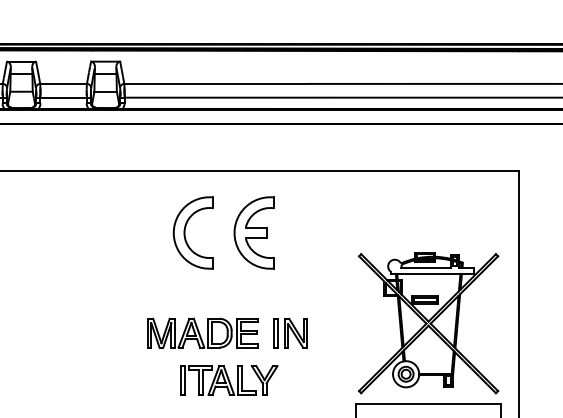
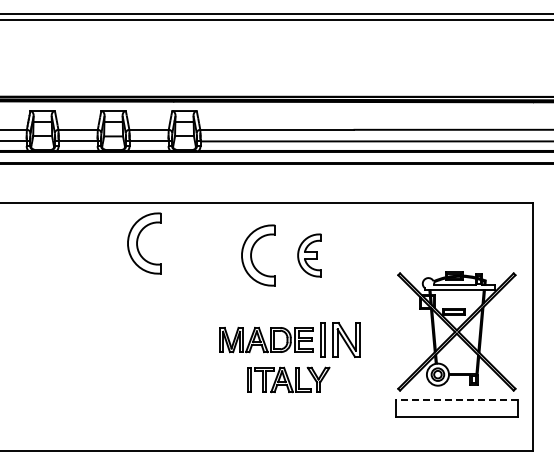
part: (51, 215) -> (138, 240), added
part: (253, 232) -> (309, 255), size x0.7
part: (290, 332) -> (340, 339), size x1.4
line: (428, 404) -> (456, 400), solid -> dashed

